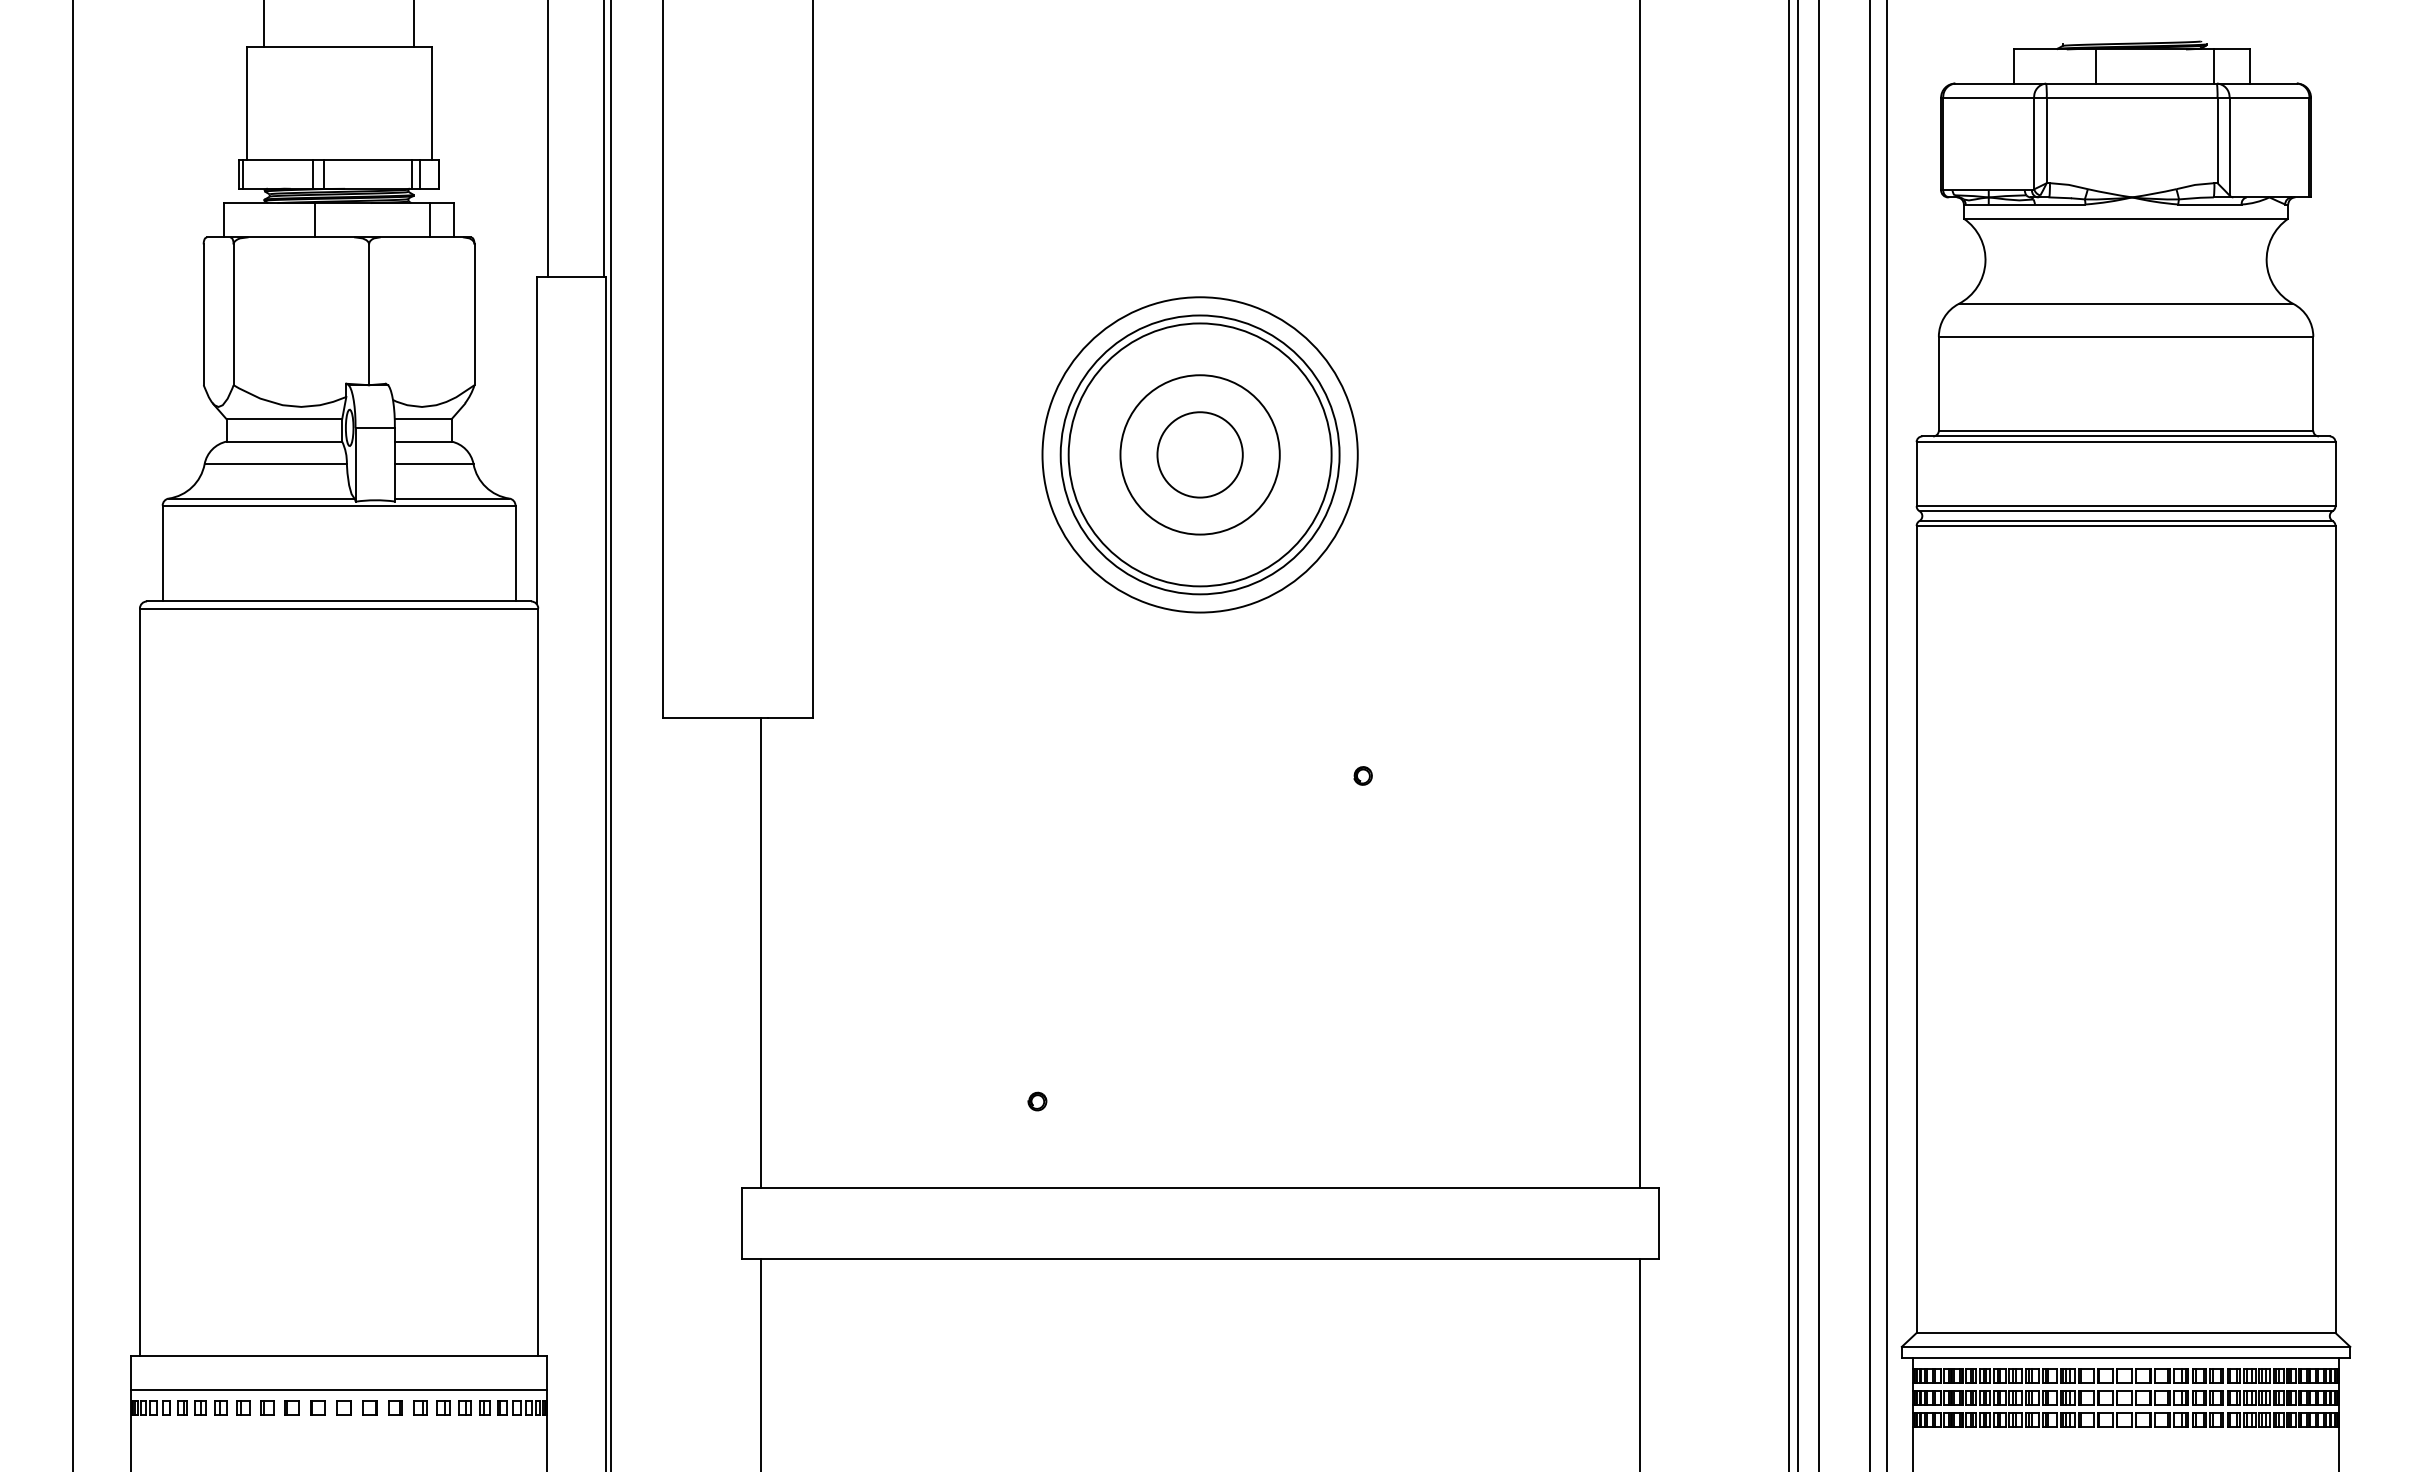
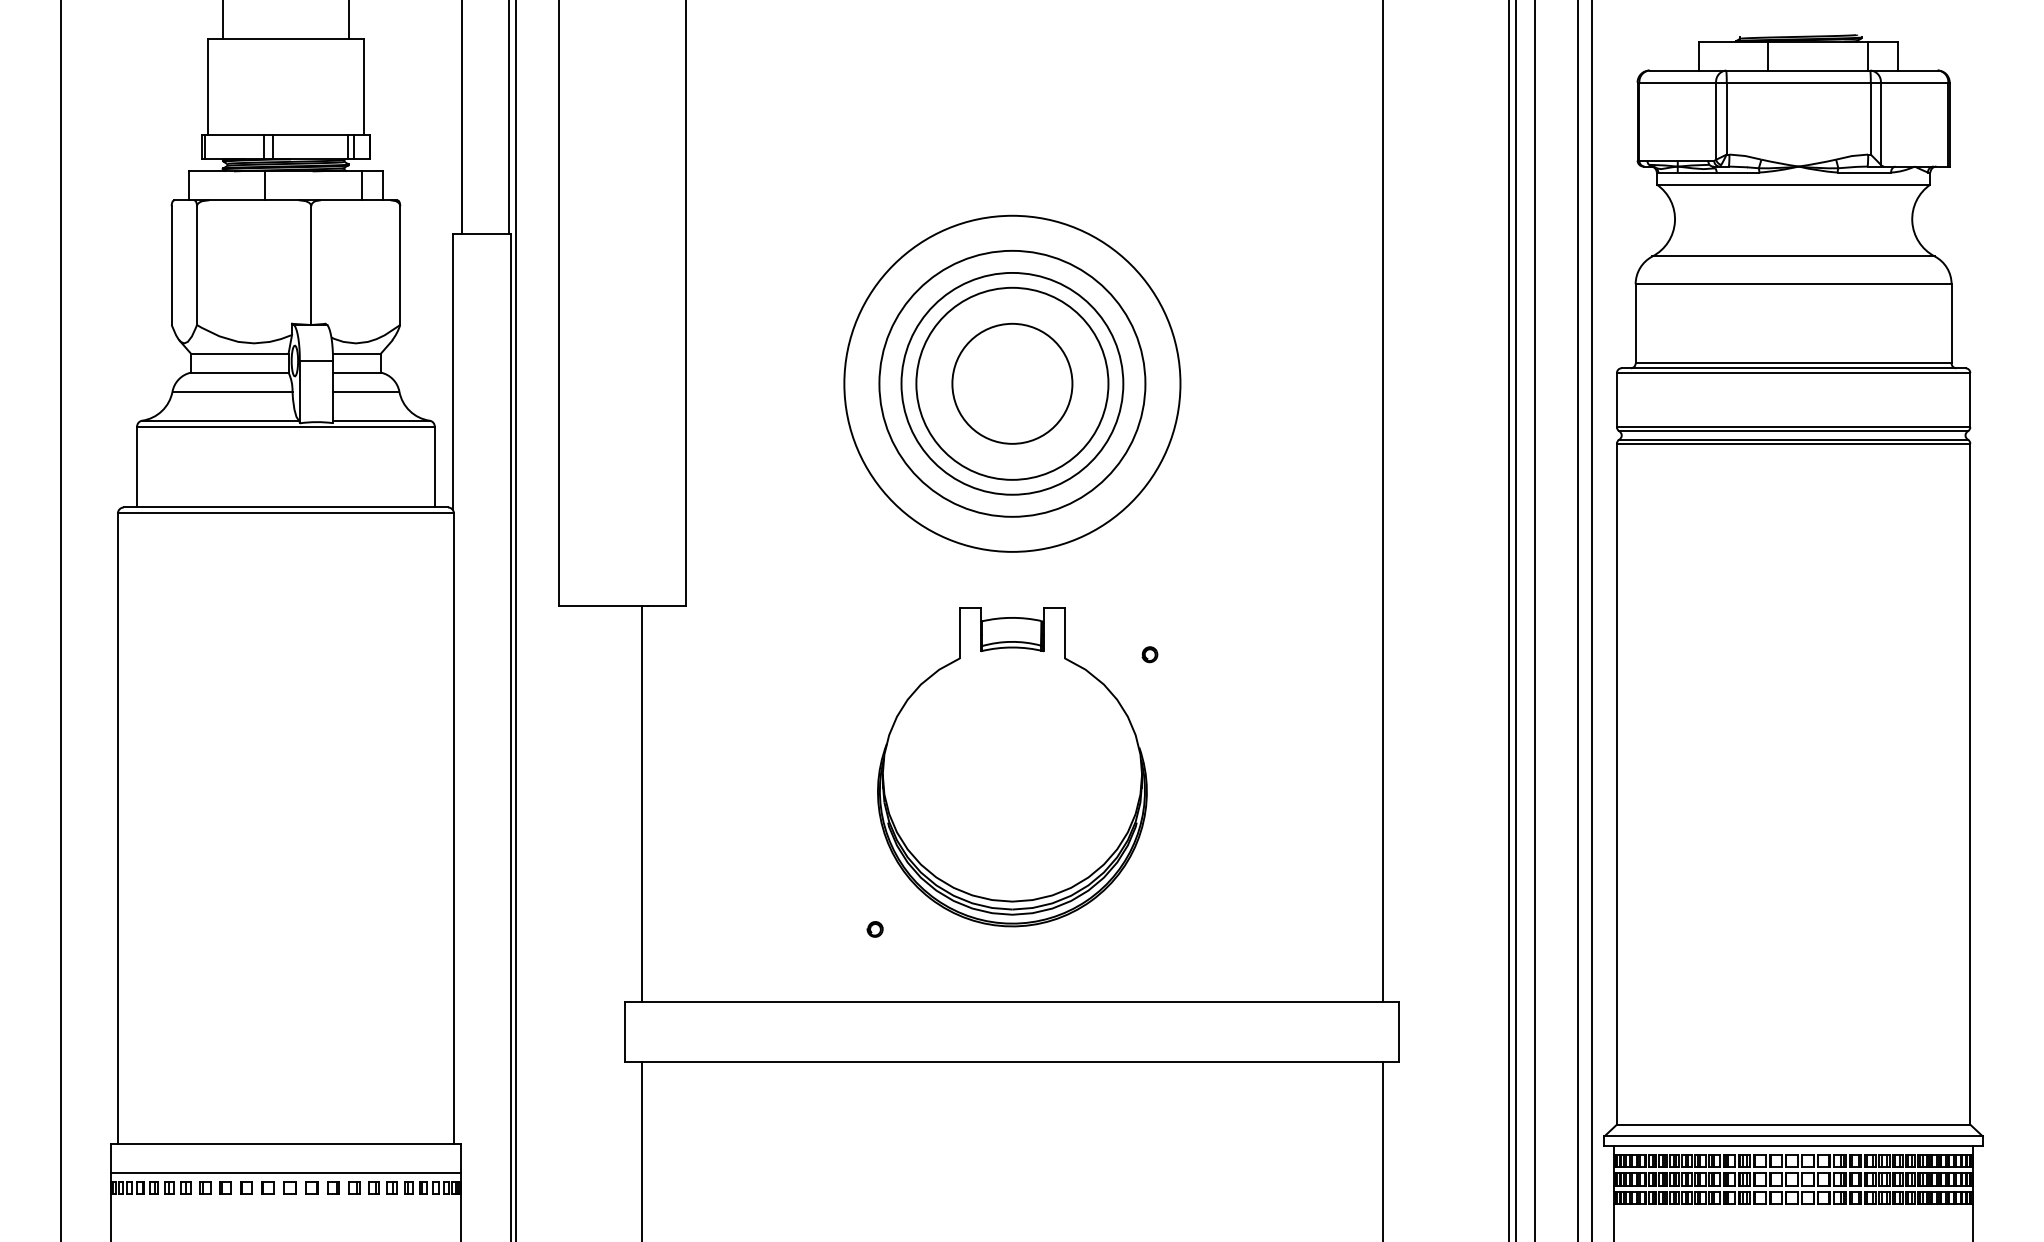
circle: (1199, 454) -> (1011, 383), size x1.43
circle: (1199, 454) -> (1011, 383), size x1.43
circle: (1200, 454) -> (1012, 383), size x1.67
part: (1199, 909) -> (1011, 767), added

